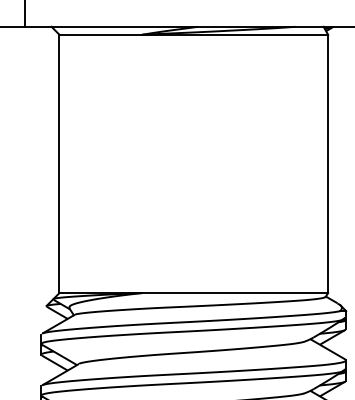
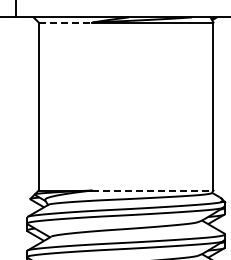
line: (100, 34) -> (65, 22), solid -> dashed
line: (235, 293) -> (153, 190), solid -> dashed

